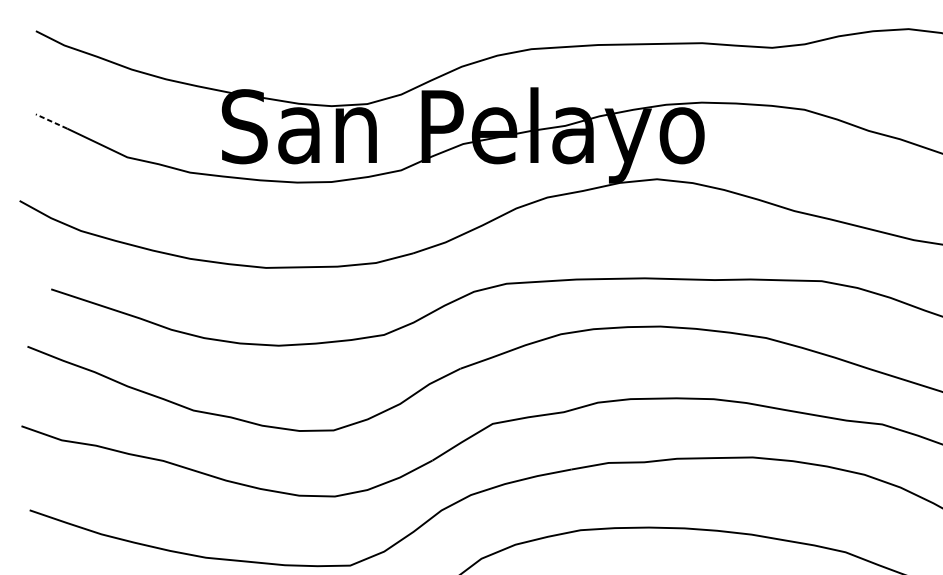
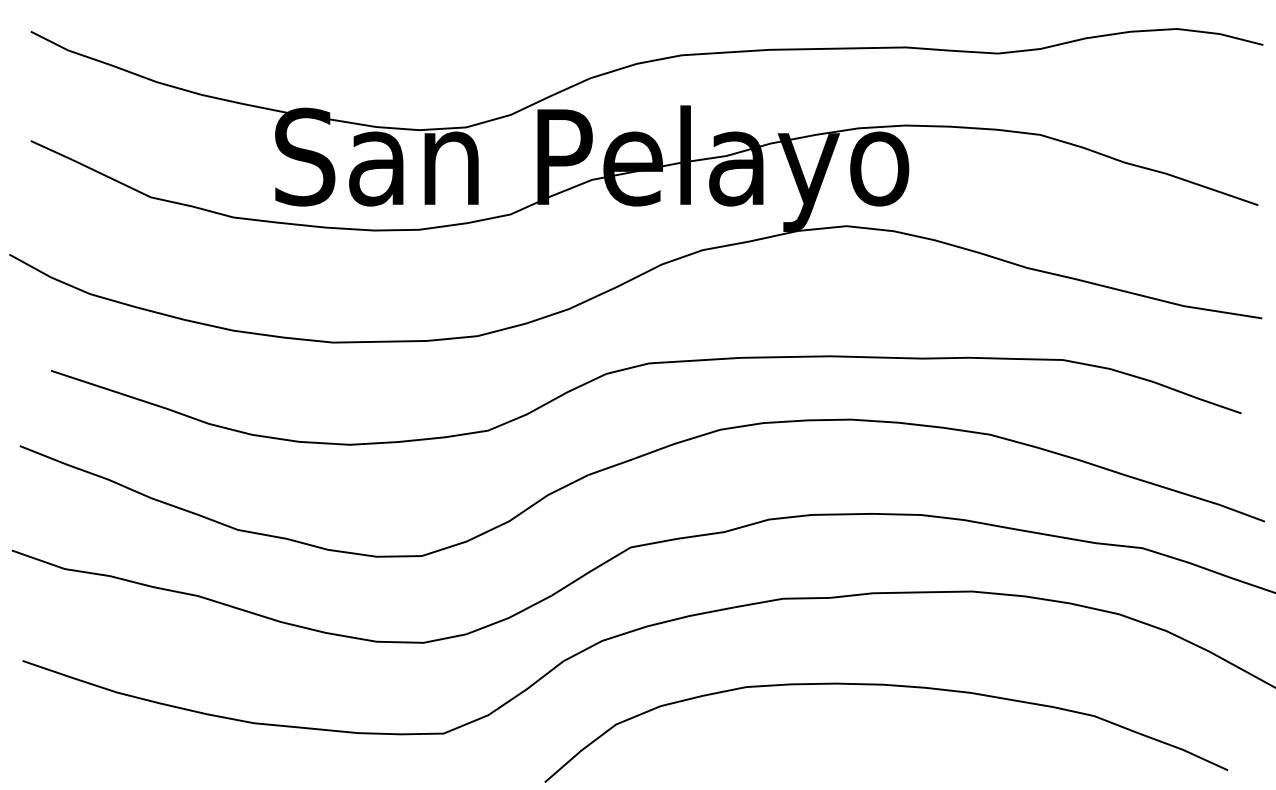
line: (51, 121) -> (51, 150), dashed -> solid

